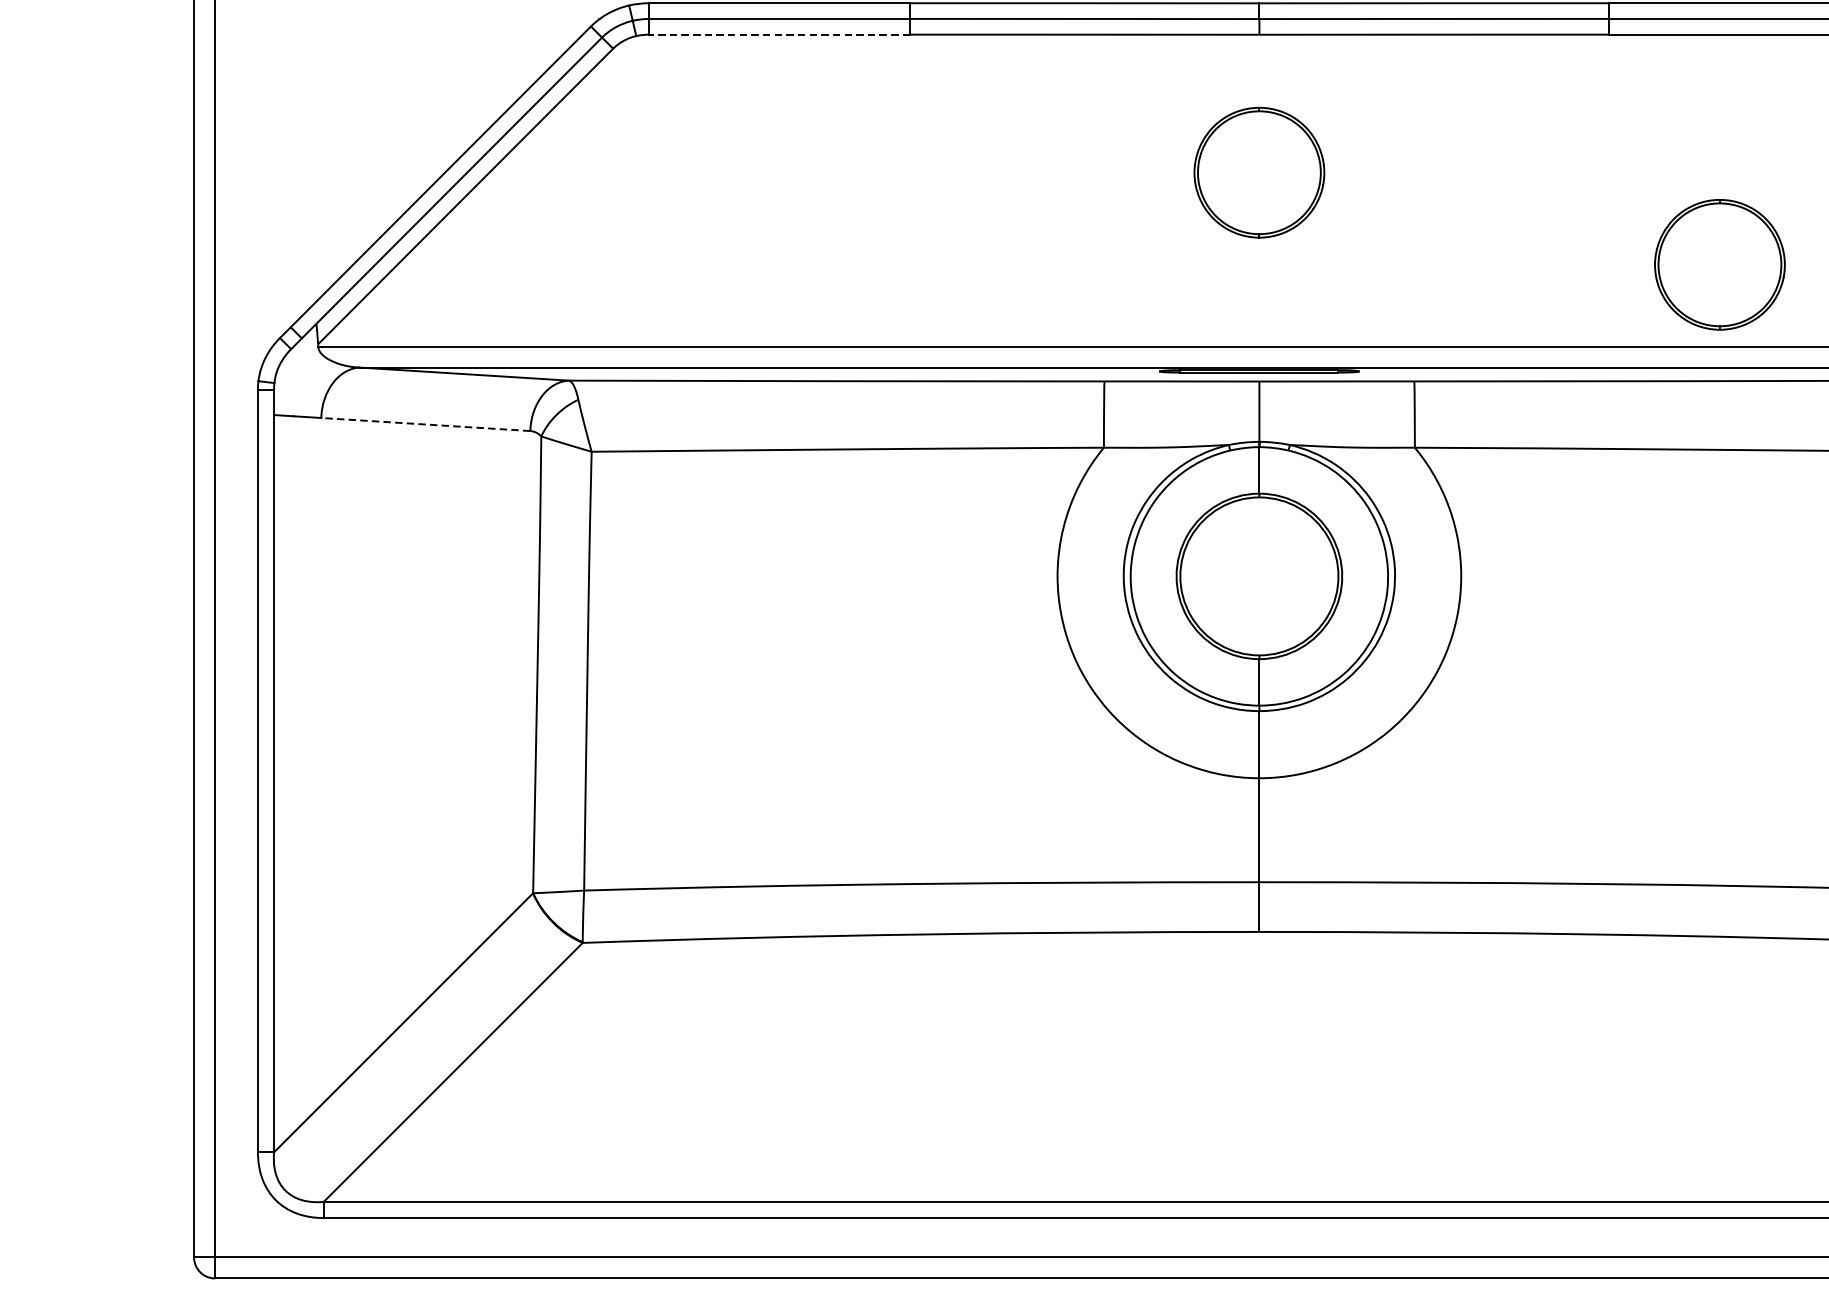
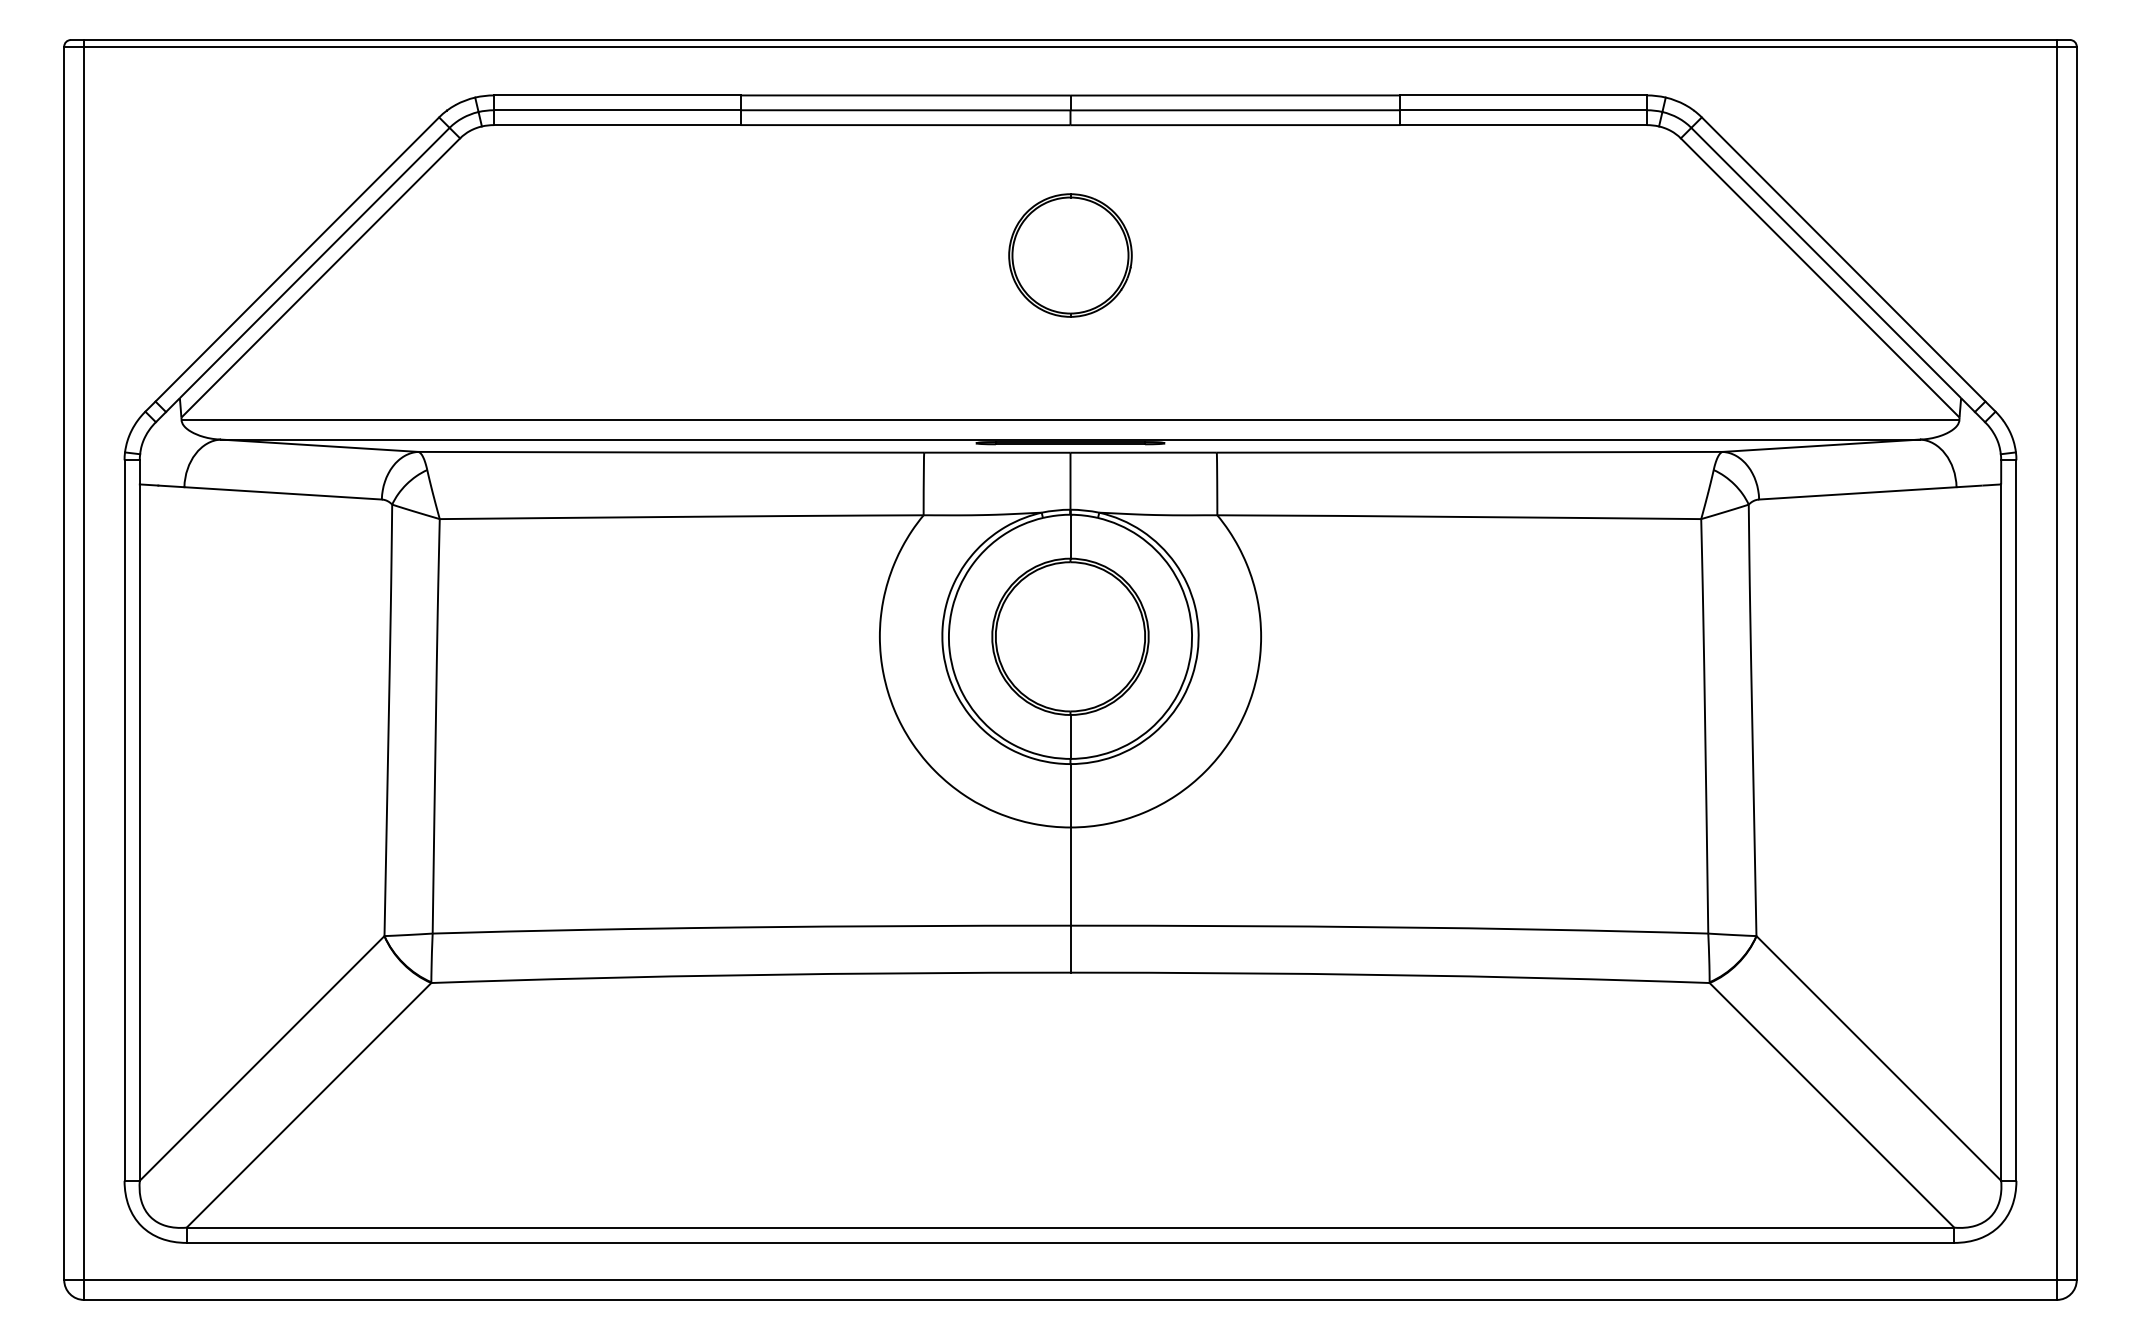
line: (778, 35) -> (616, 125), dashed -> solid
part: (1719, 264) -> (1505, 342), removed
line: (426, 424) -> (283, 493), dashed -> solid

